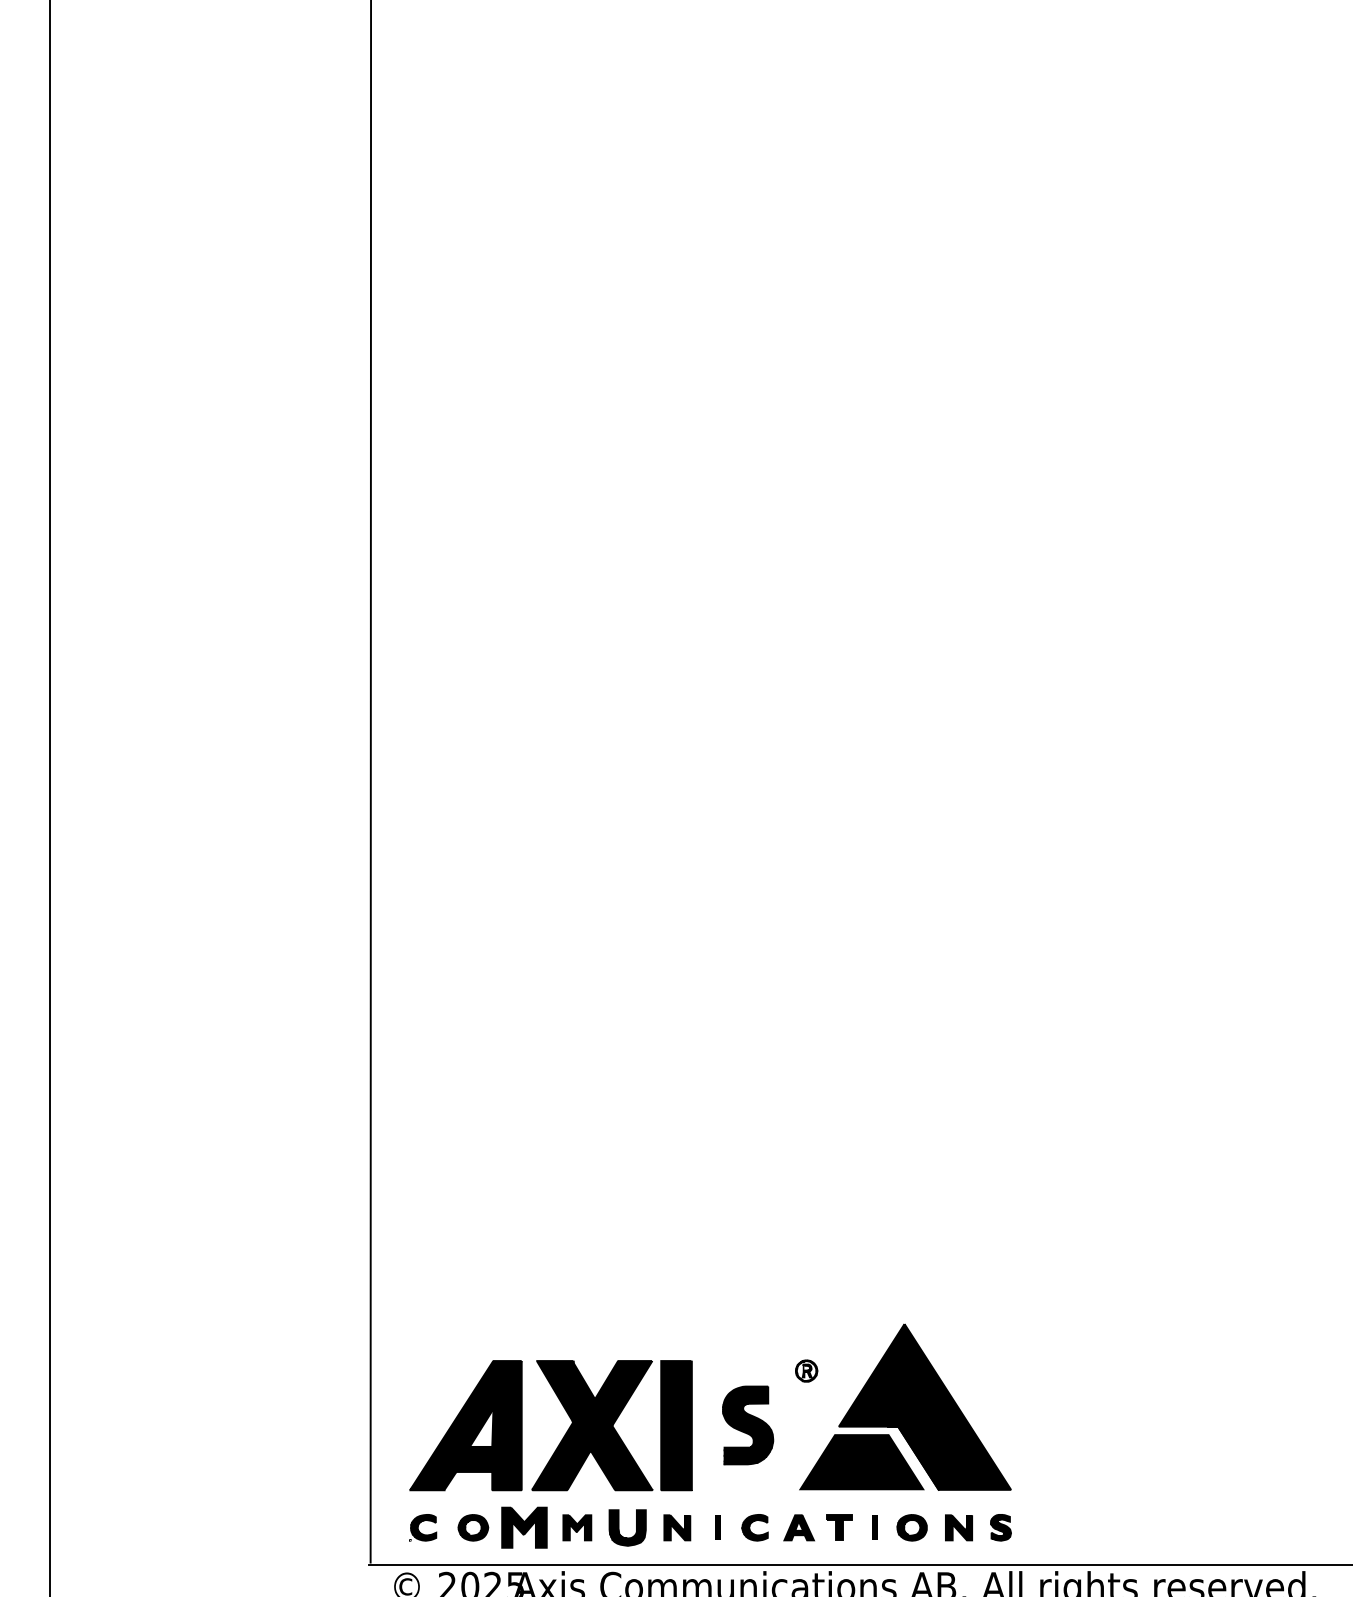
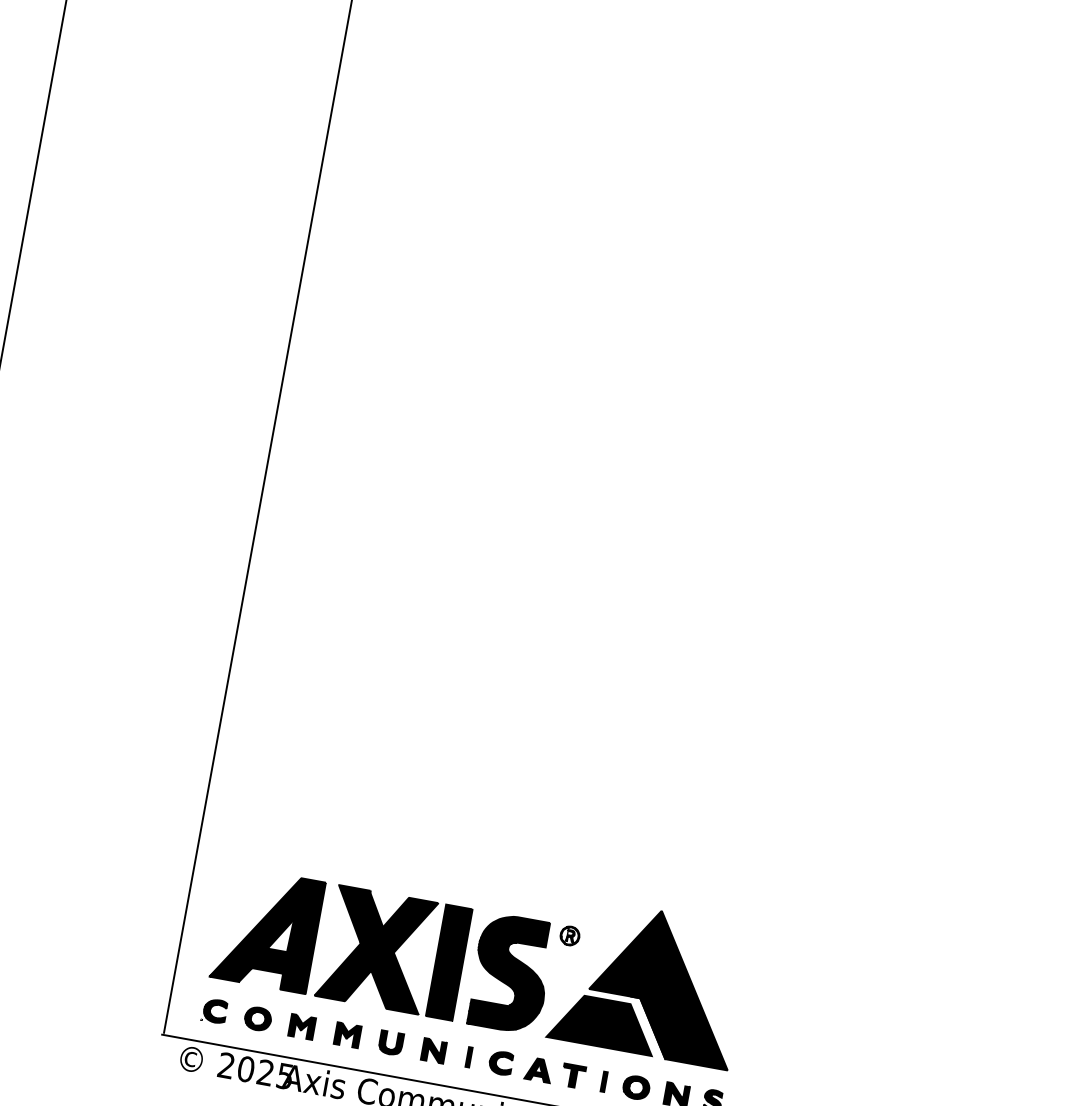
part: (747, 1425) -> (510, 973), size x1.67
part: (524, 1527) -> (302, 1026), size x0.62
part: (627, 1527) -> (391, 1042), size x0.71

